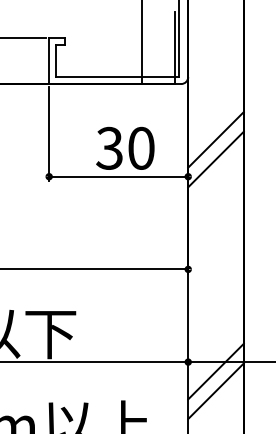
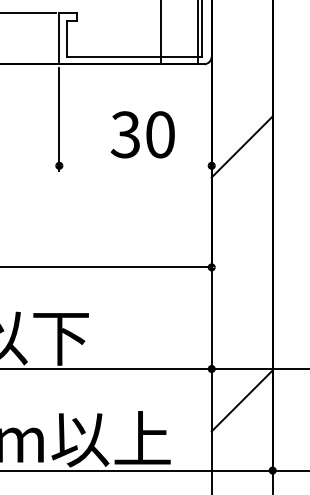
line: (215, 139) -> (241, 124), removed
line: (118, 176) -> (135, 165), removed
line: (215, 370) -> (241, 378), removed

